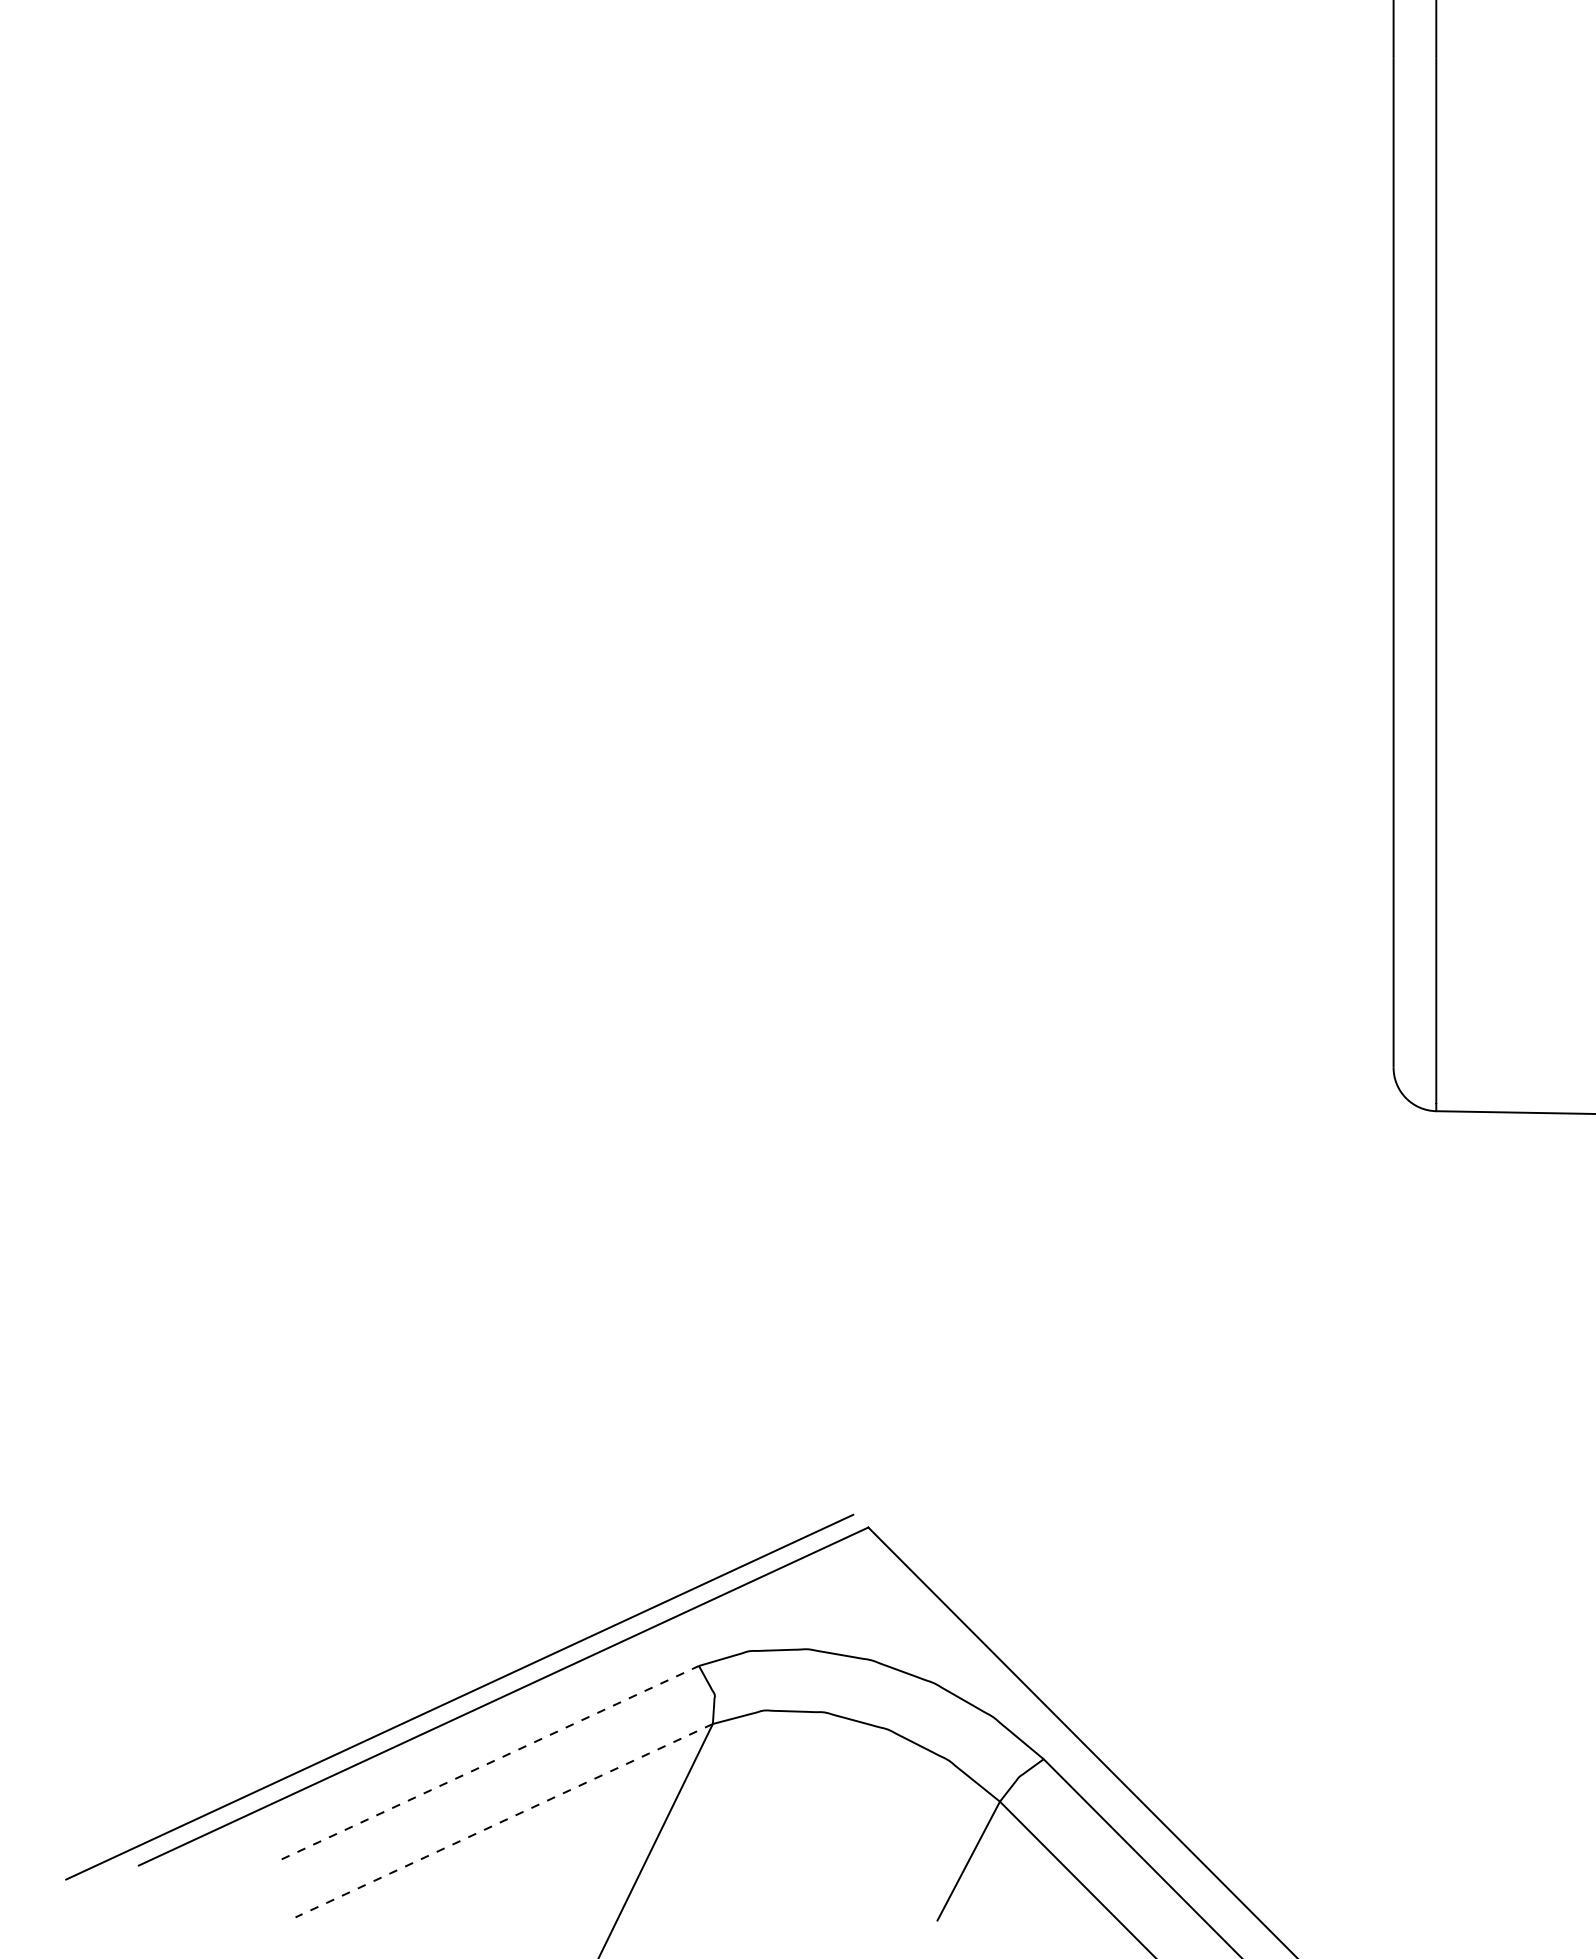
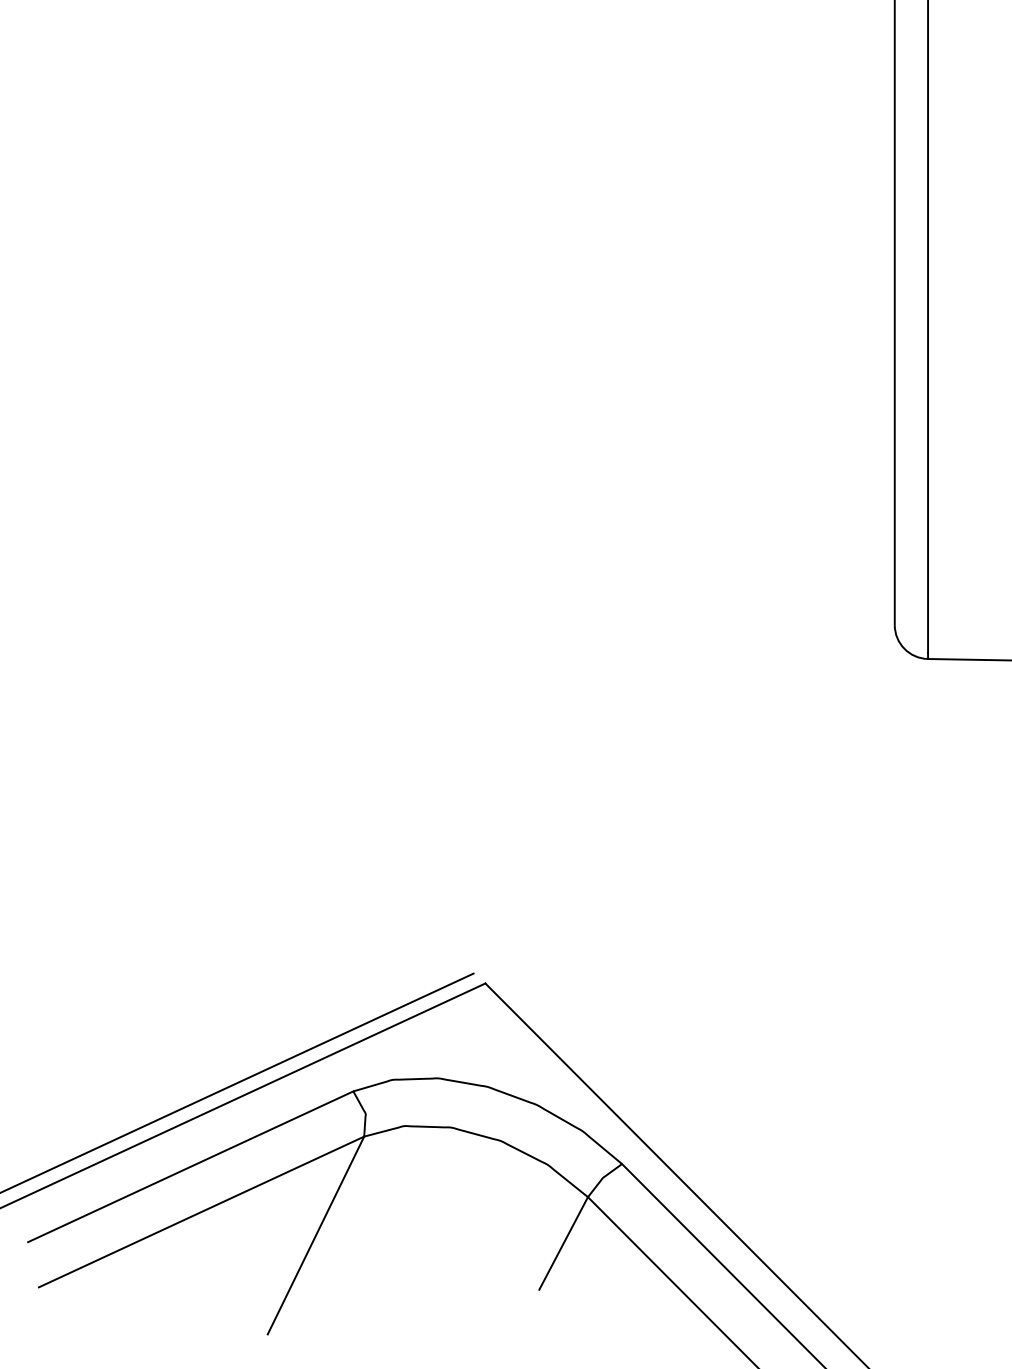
line: (490, 1762) -> (190, 1166), dashed -> solid
line: (503, 1820) -> (201, 1211), dashed -> solid

